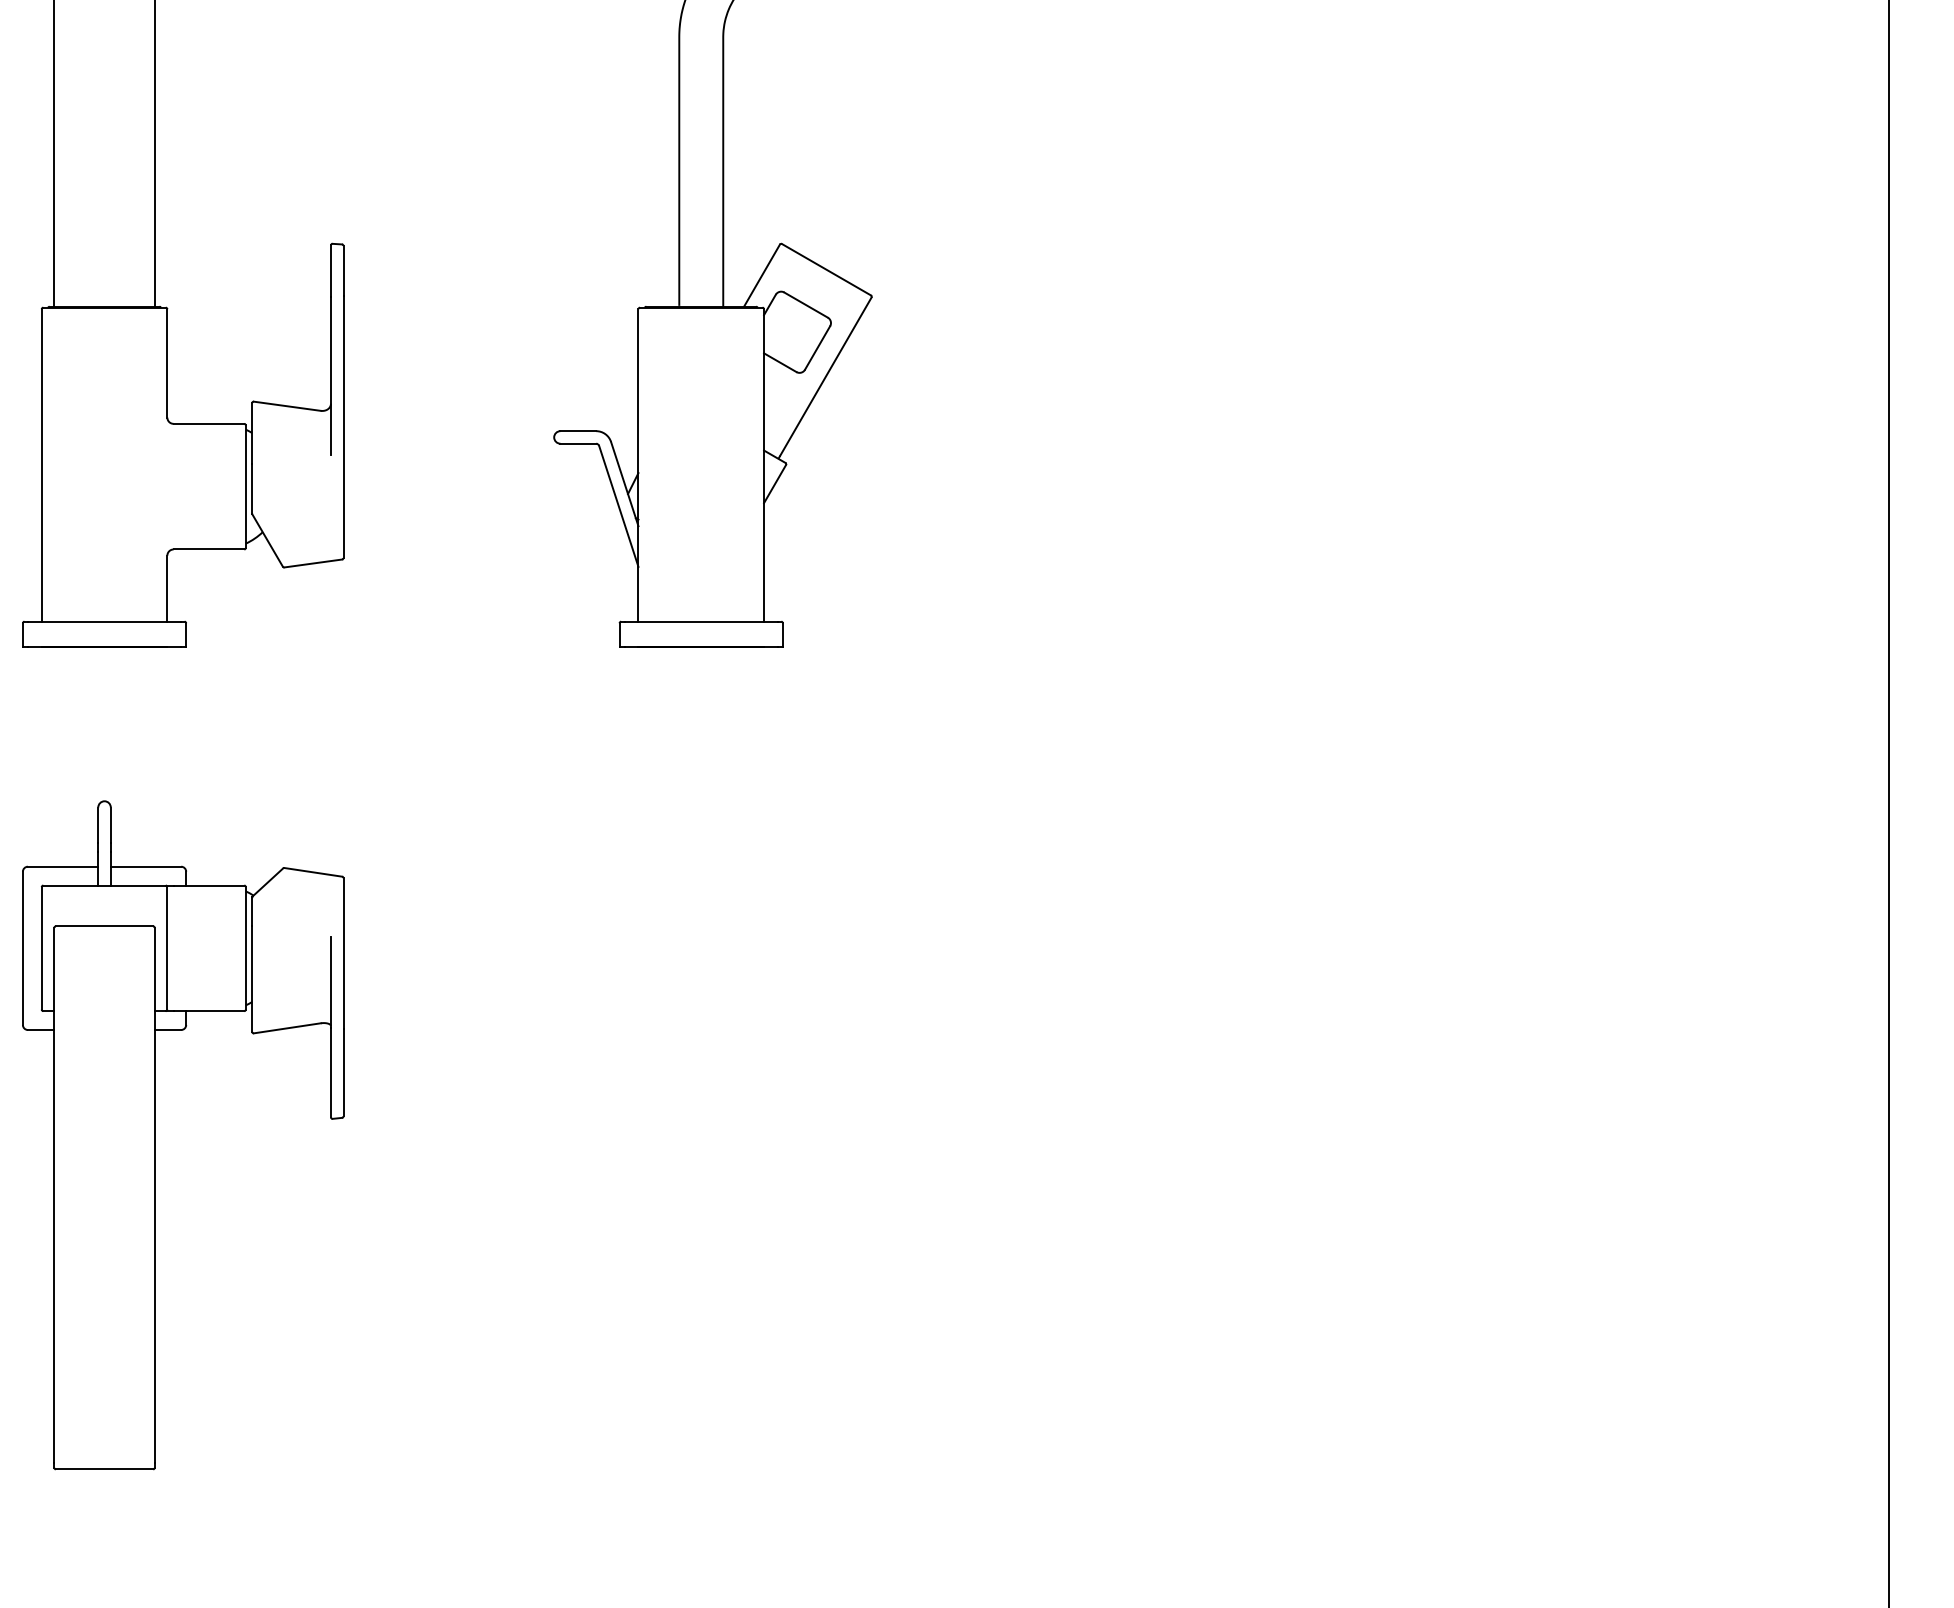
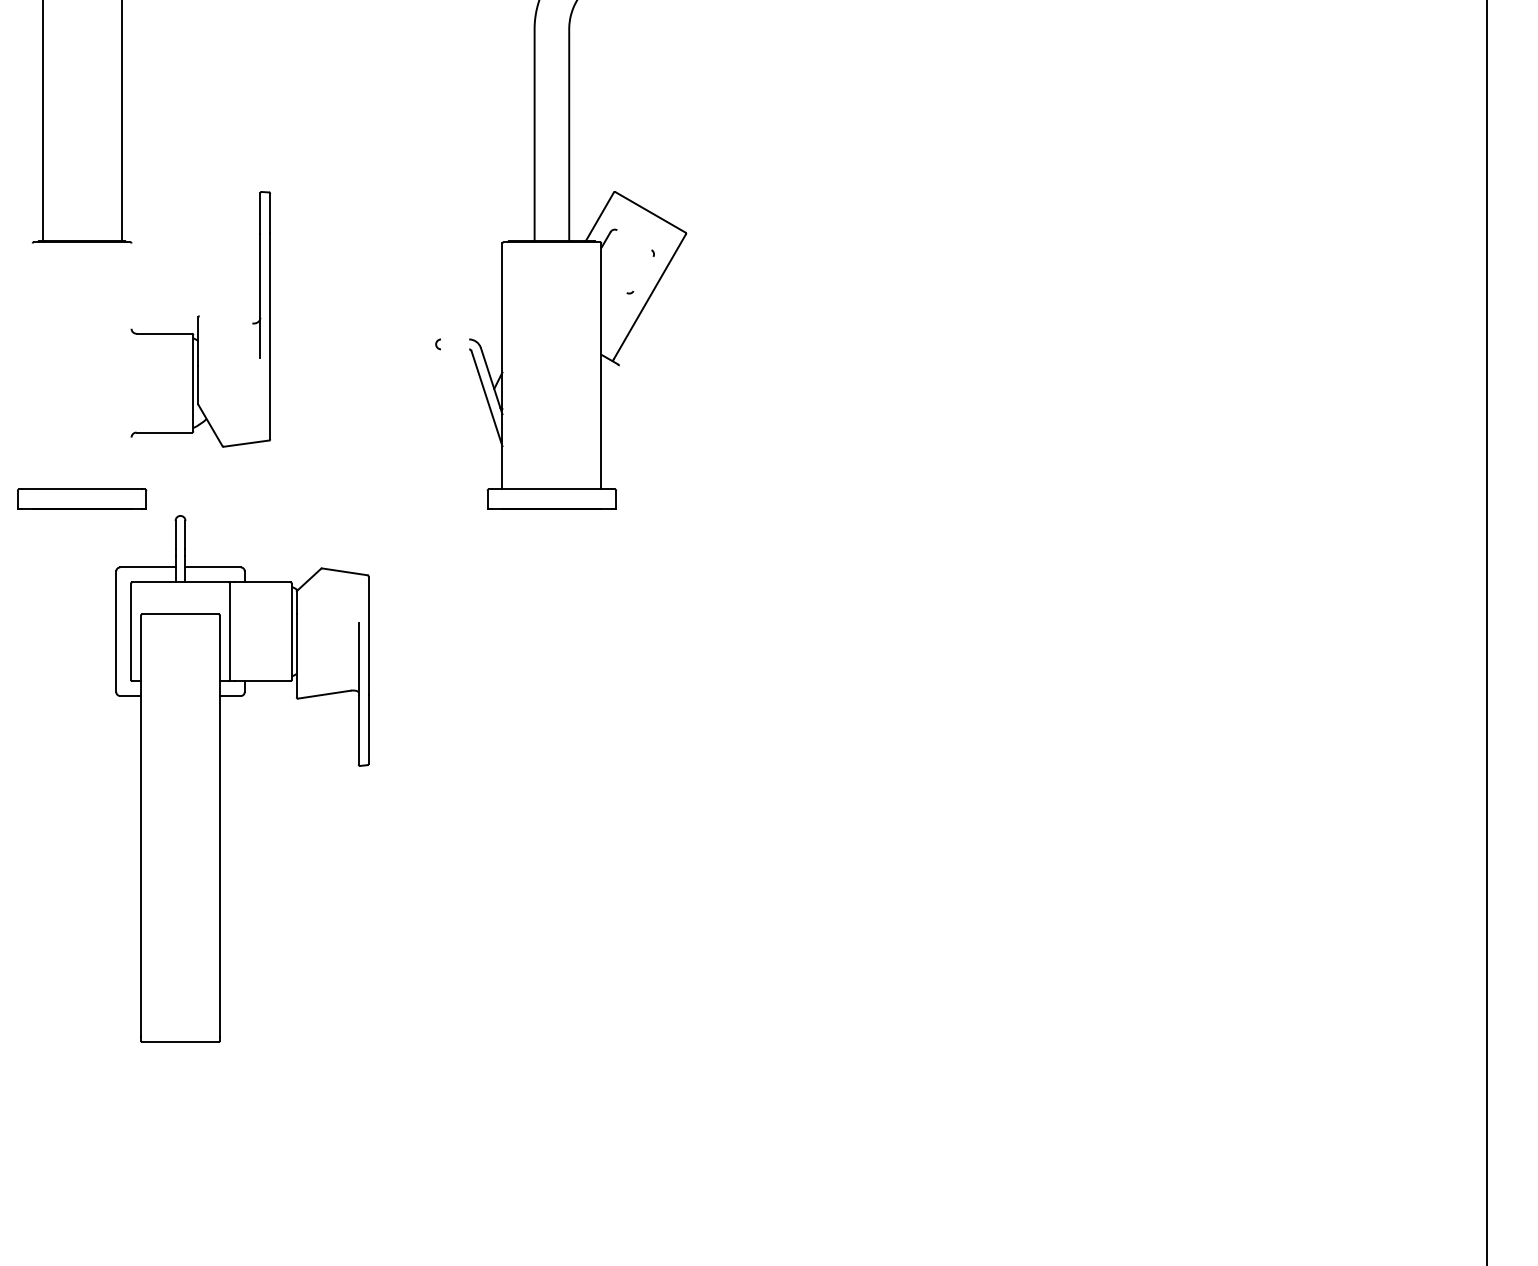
line: (805, 304) -> (633, 239), removed
line: (817, 347) -> (643, 273), removed
line: (780, 362) -> (614, 285), removed
line: (167, 363) -> (131, 286), removed
line: (286, 405) -> (225, 319), removed
line: (578, 431) -> (455, 339), removed
line: (578, 443) -> (455, 349), removed
line: (41, 465) -> (32, 366), removed
line: (775, 484) -> (610, 381), removed
line: (167, 588) -> (131, 463), removed
part: (155, 1135) -> (220, 779), moved

